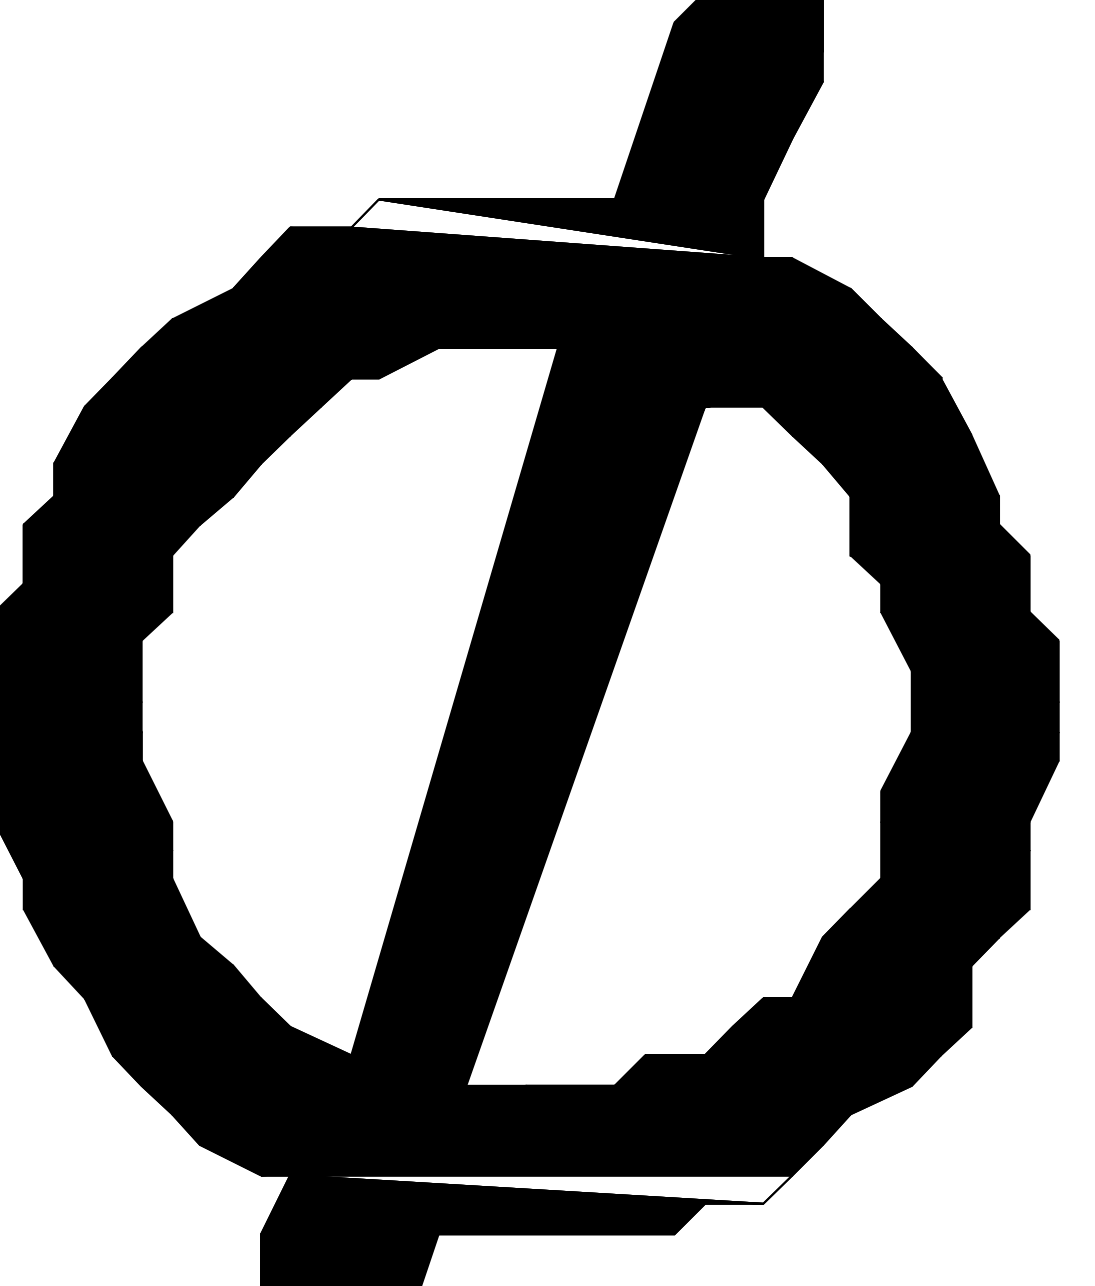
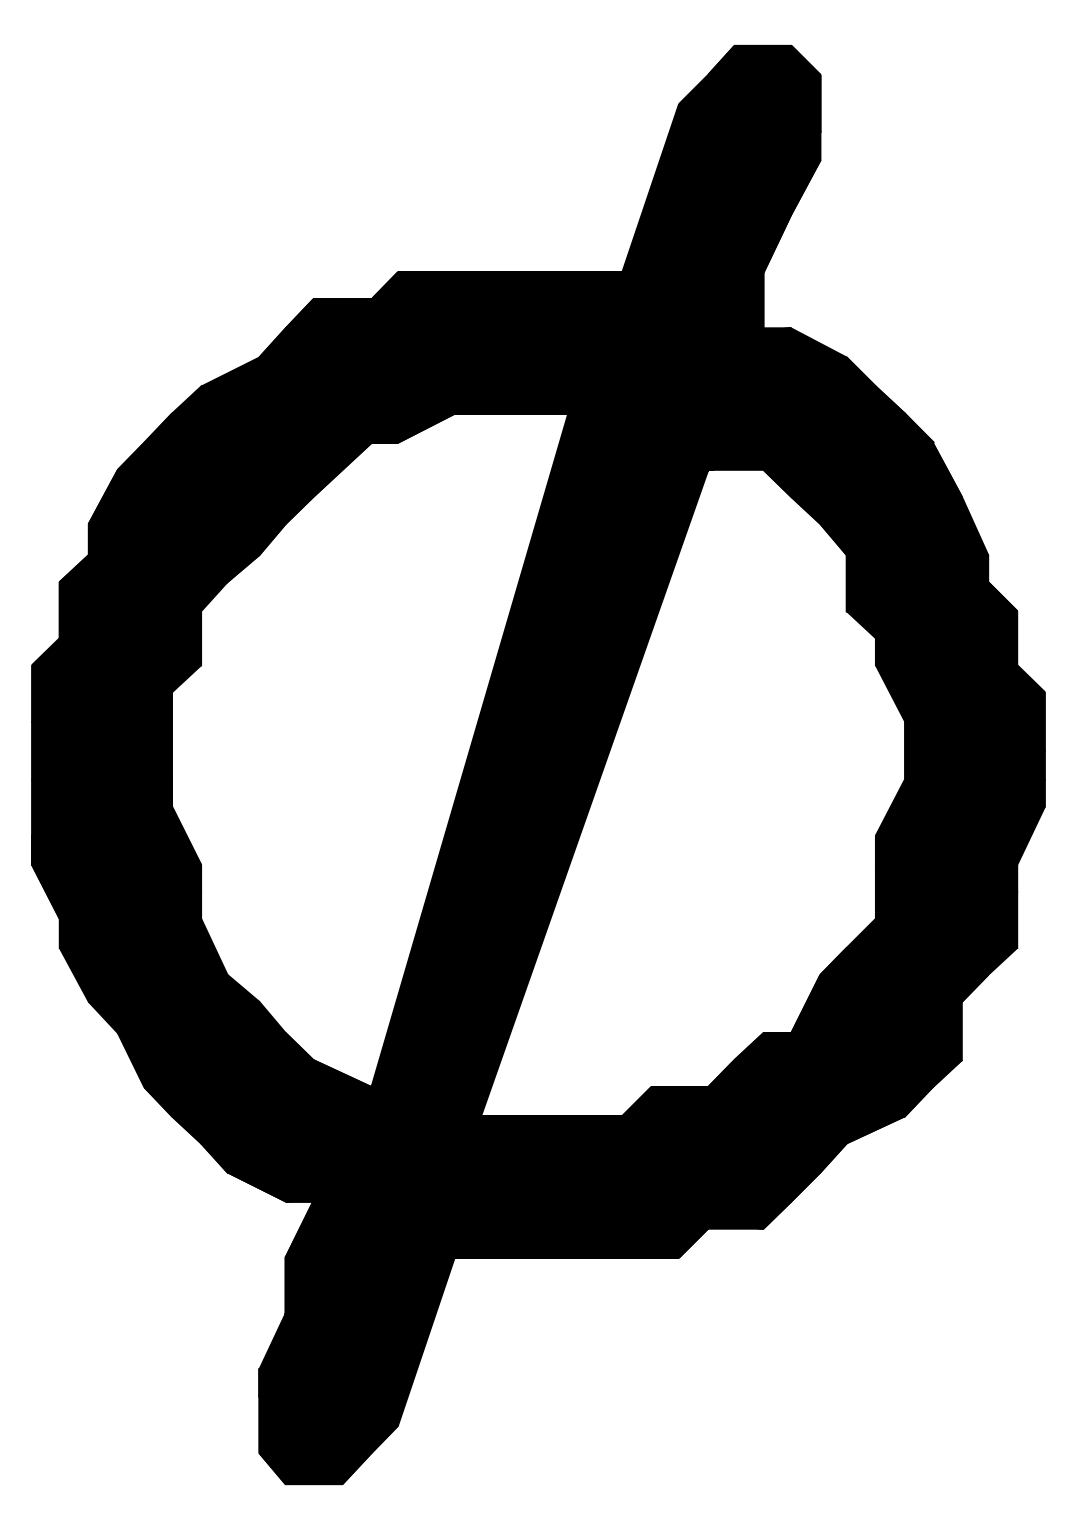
fill: (557, 228) -> (567, 300), added
fill: (526, 1189) -> (538, 1214), added

